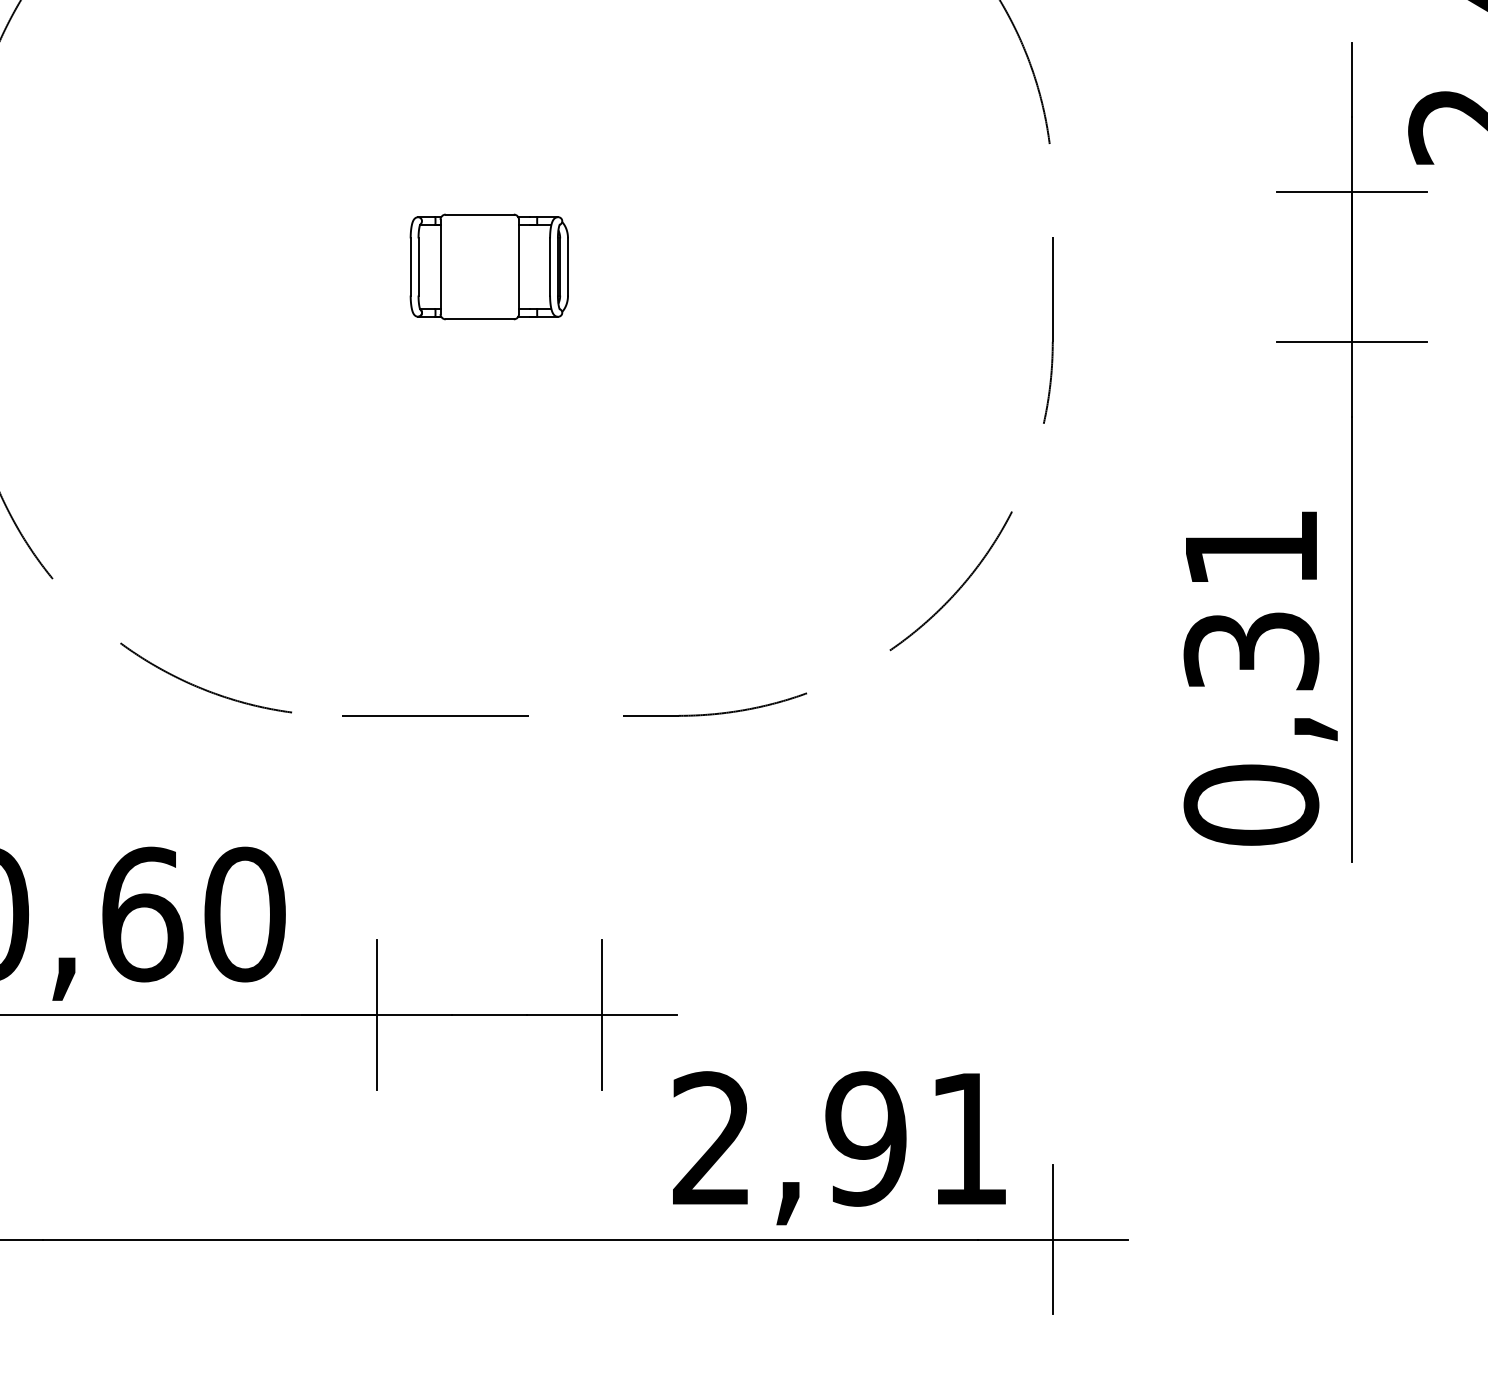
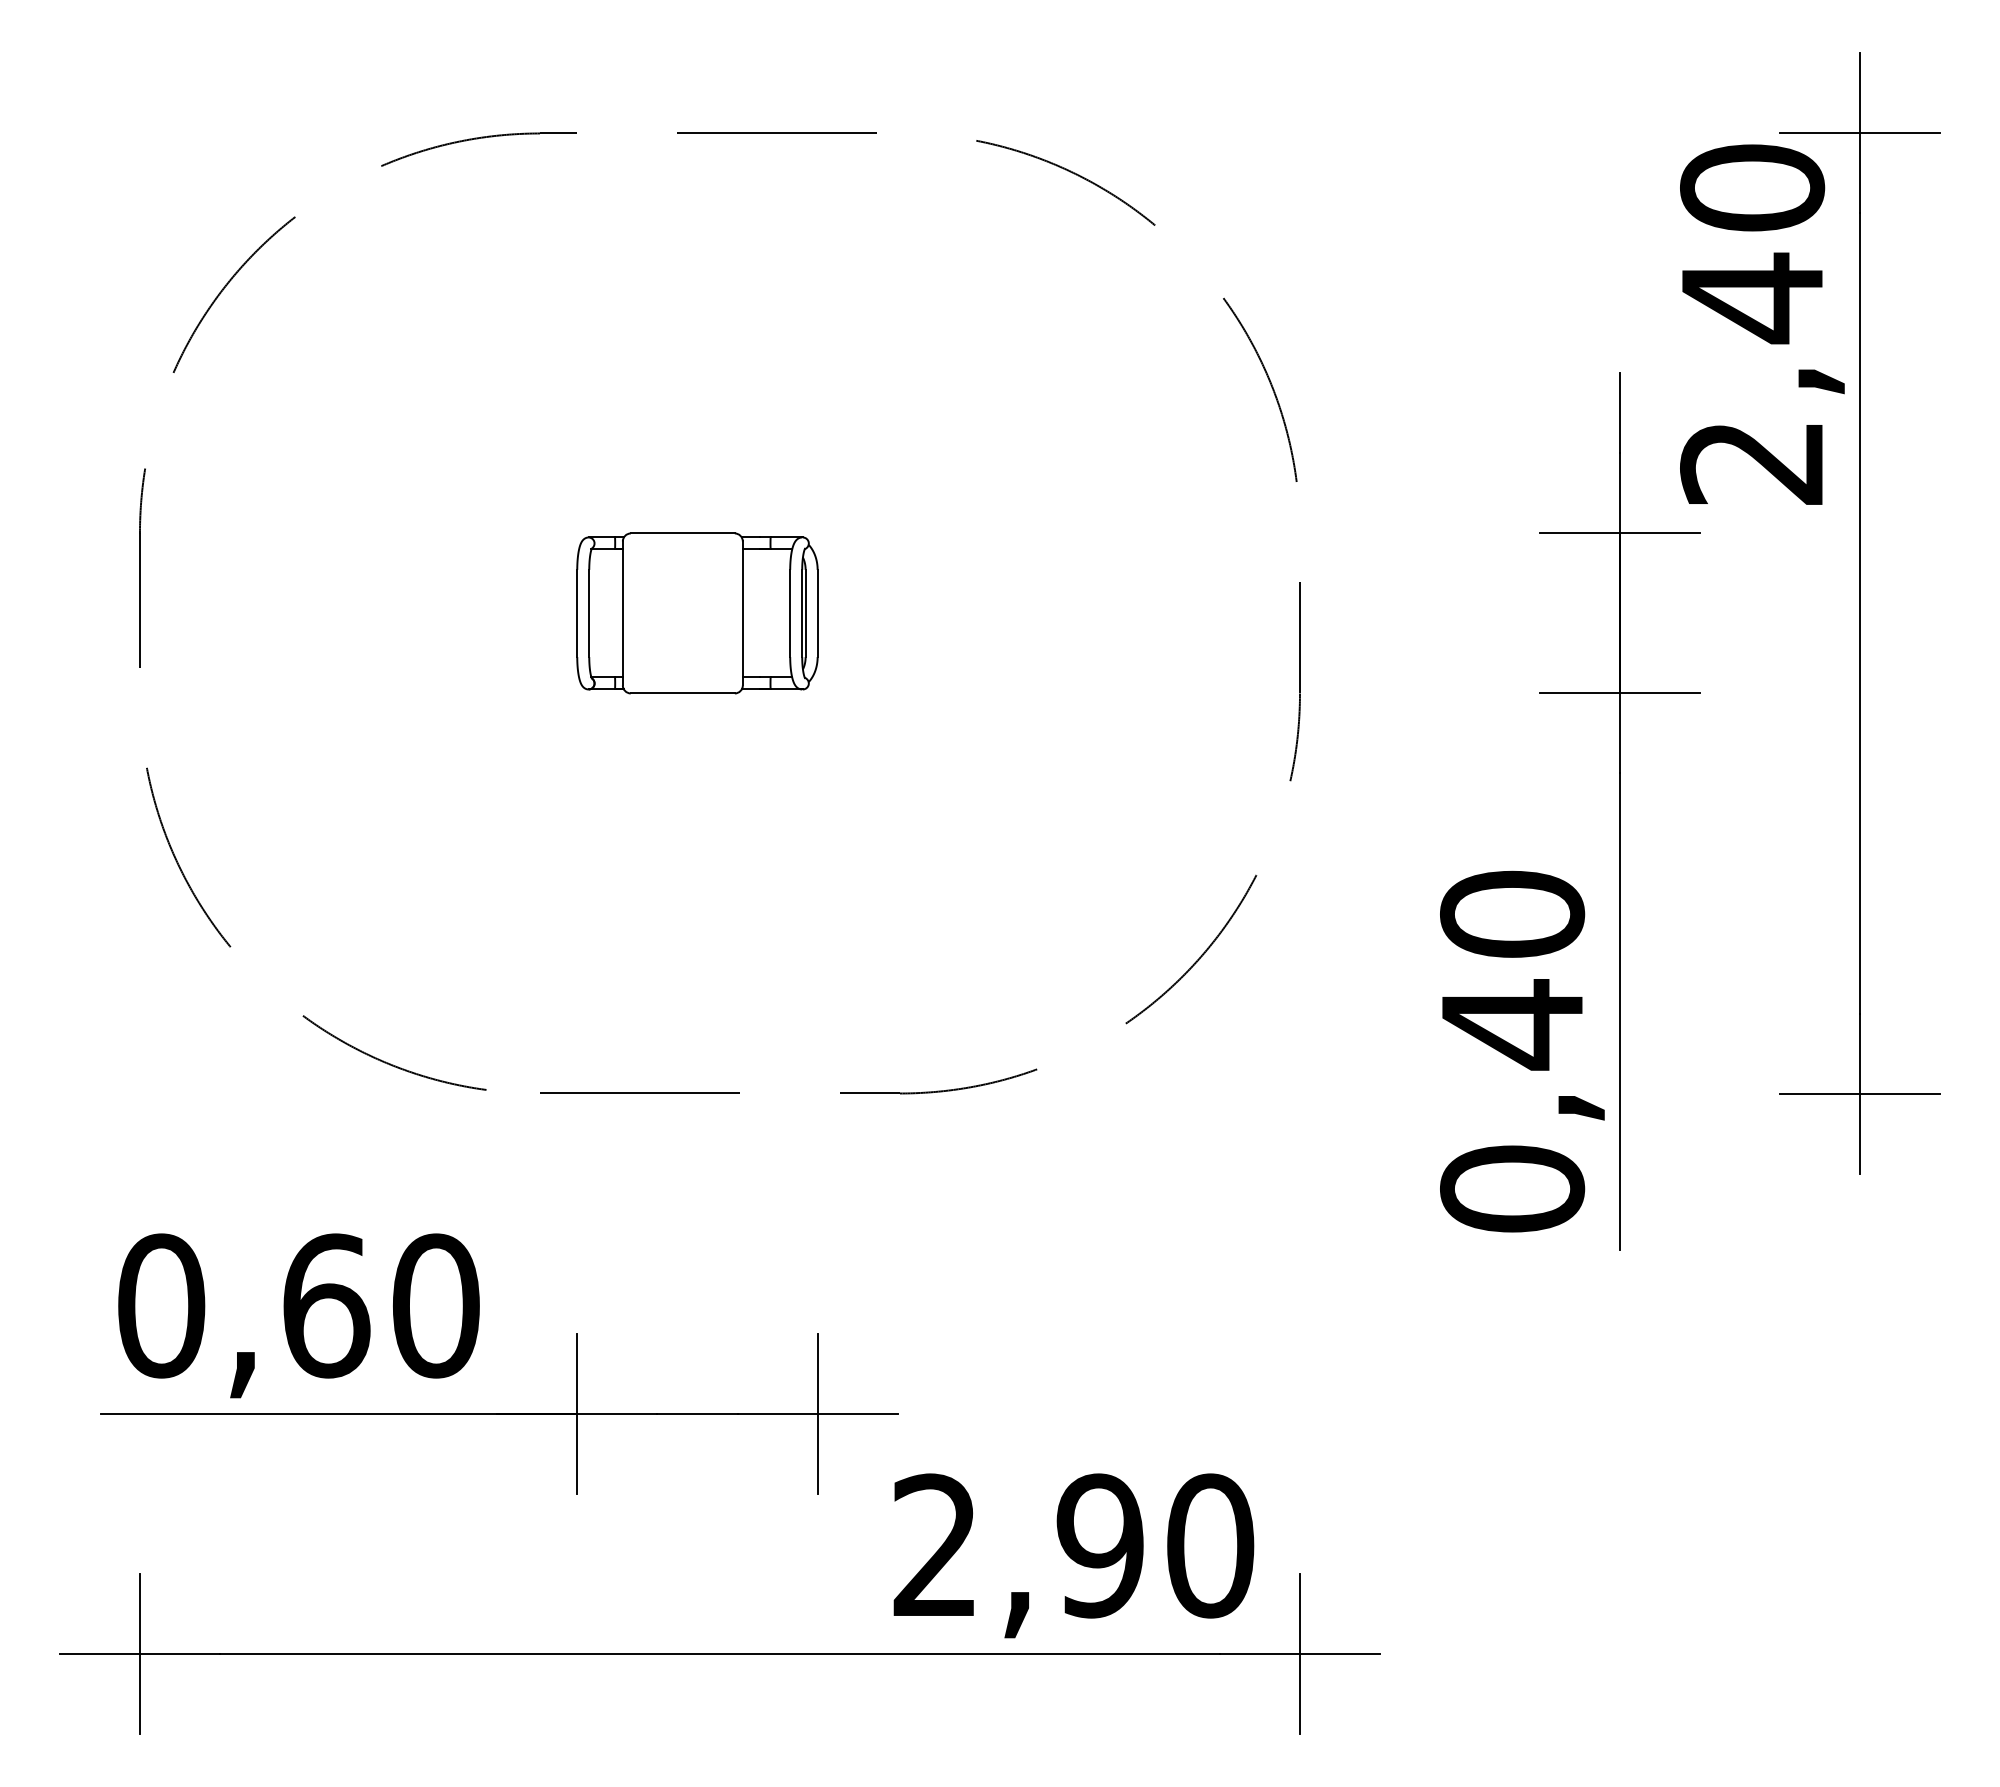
part: (489, 267) -> (697, 613), size x1.43
text: (1251, 600) -> (1512, 970), 0,31 -> 0,40
text: (969, 1138) -> (1210, 1545), 2,91 -> 2,90

